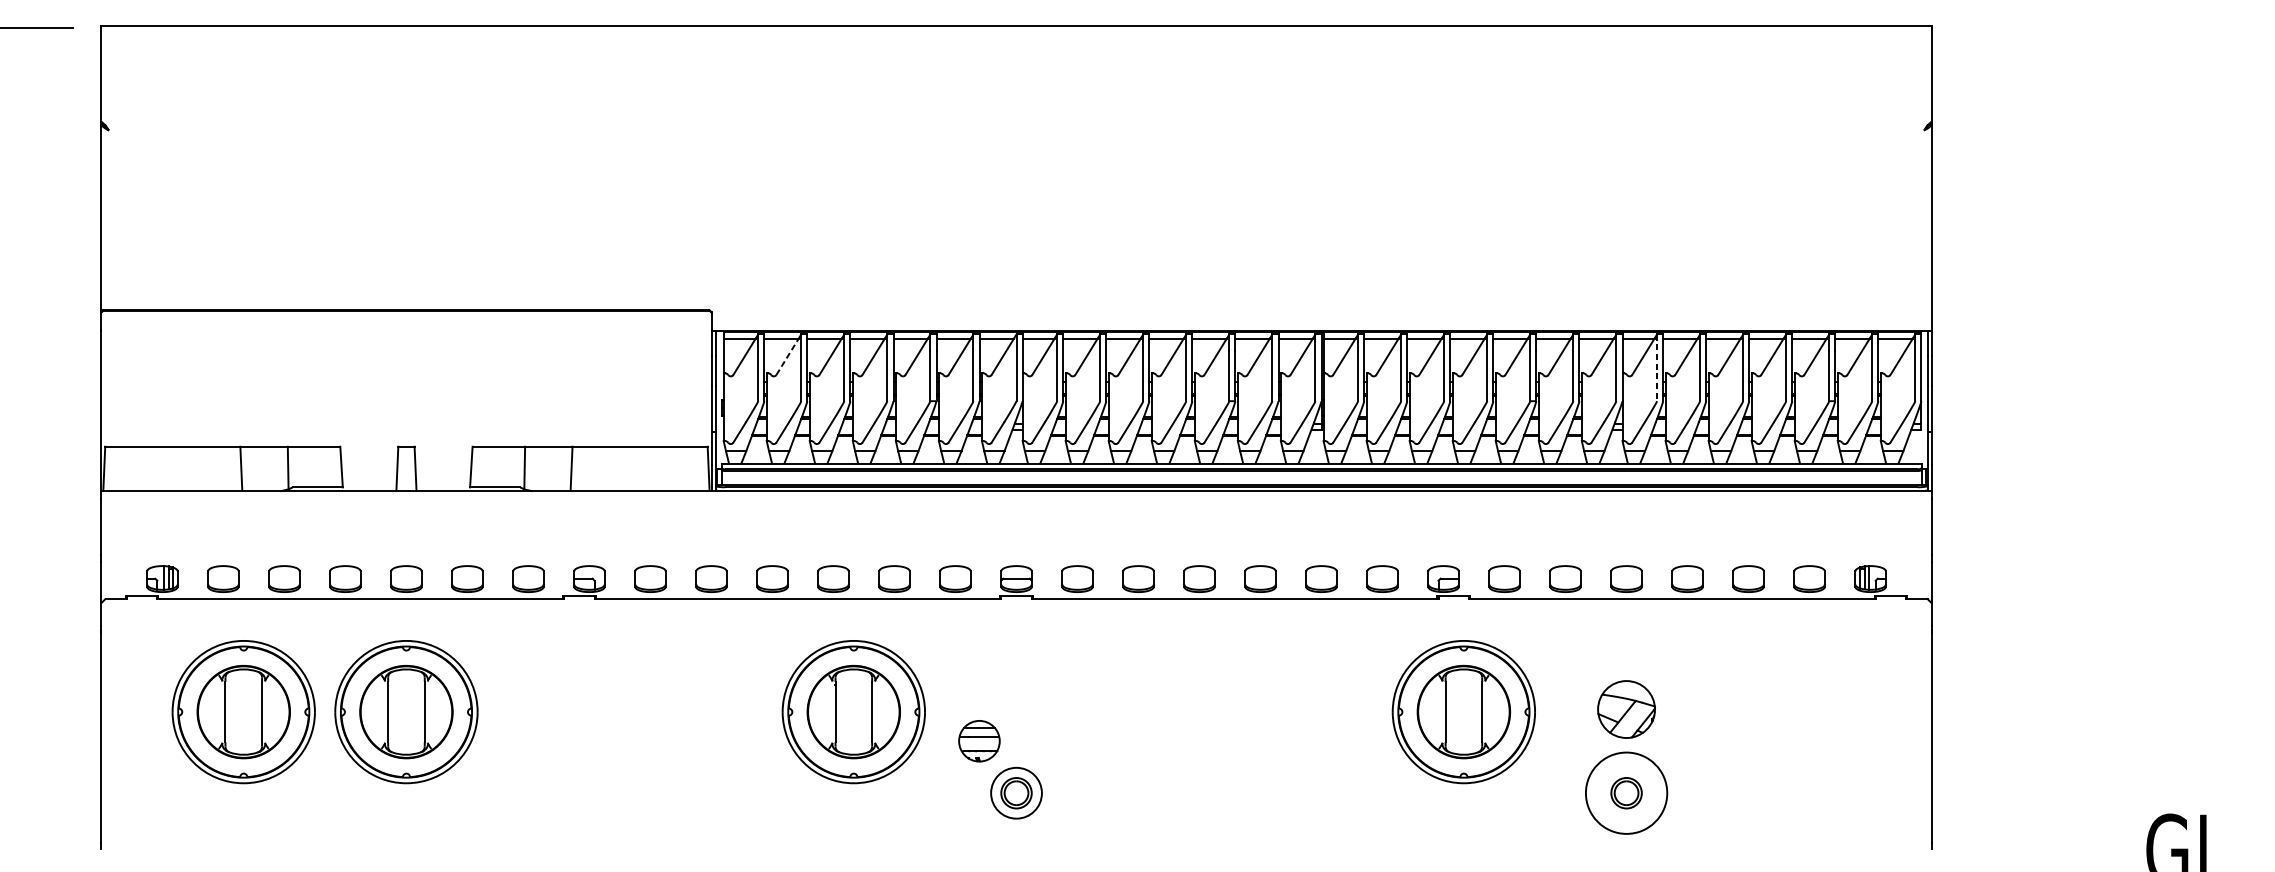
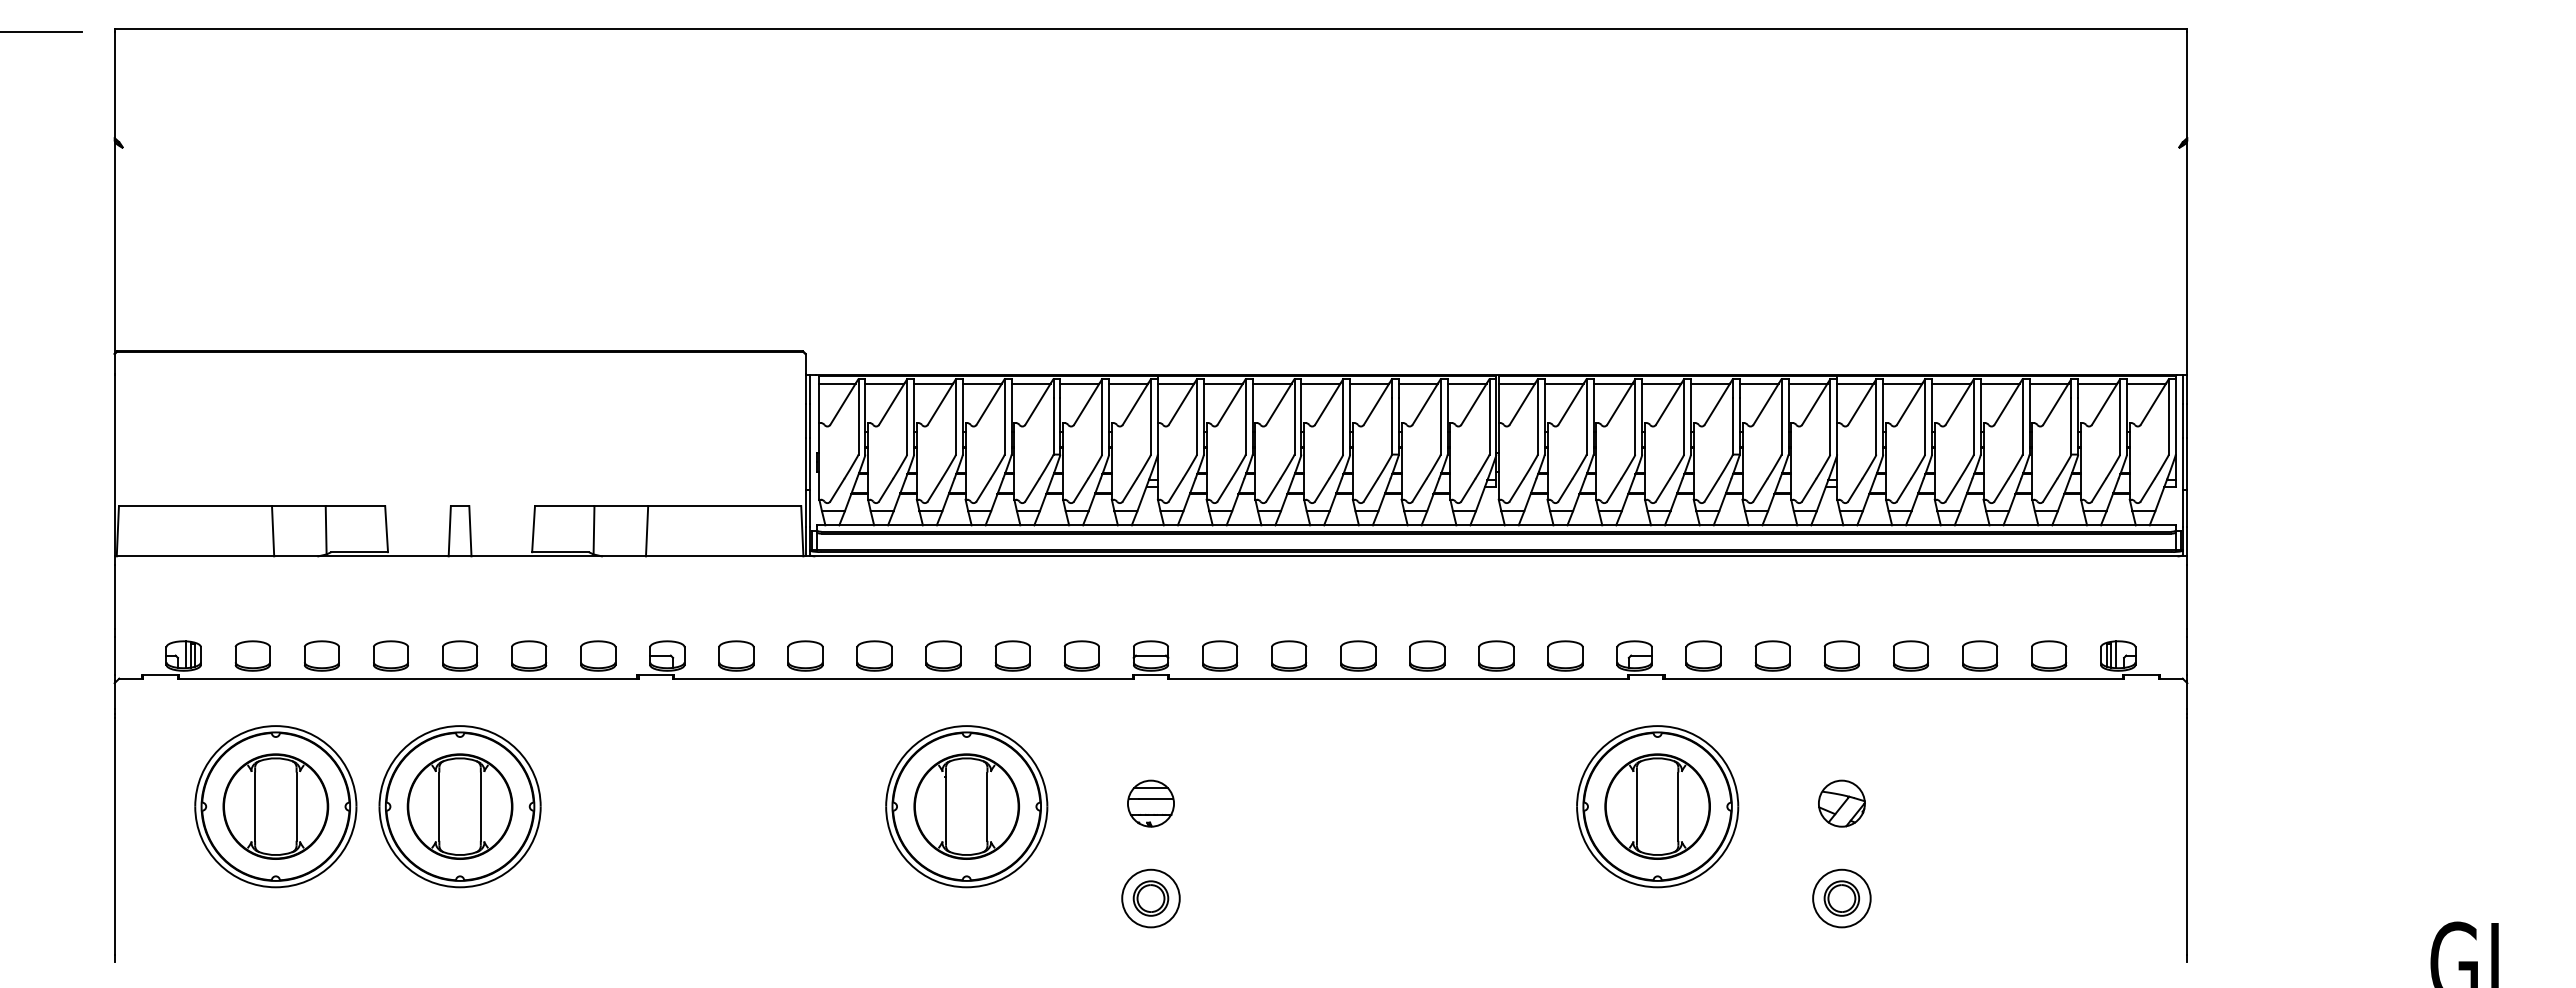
line: (788, 356) -> (892, 403), dashed -> solid
line: (1657, 367) -> (1876, 416), dashed -> solid
part: (1626, 709) -> (1841, 803), size x0.71
part: (979, 741) -> (1150, 803), moved
circle: (1626, 793) -> (1841, 898), size x0.62

